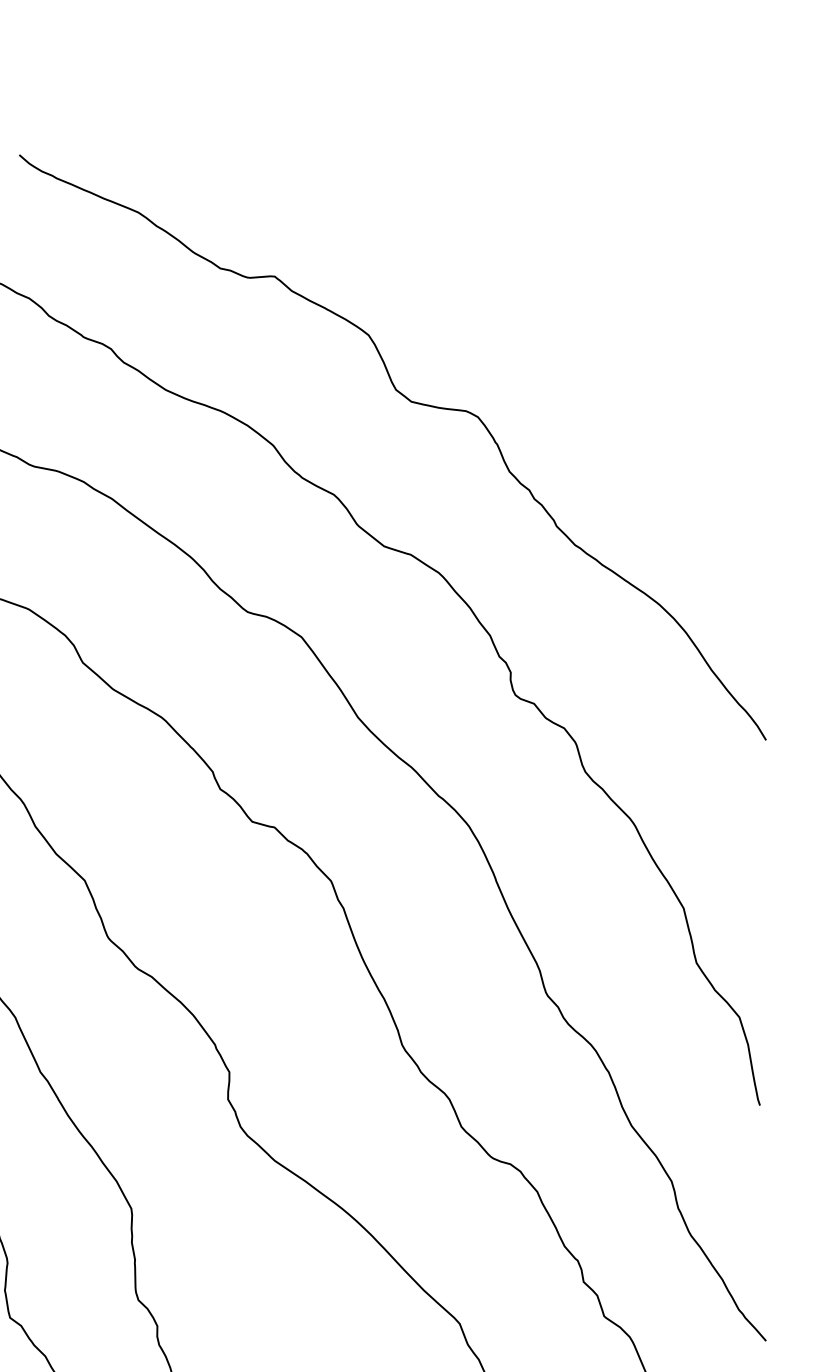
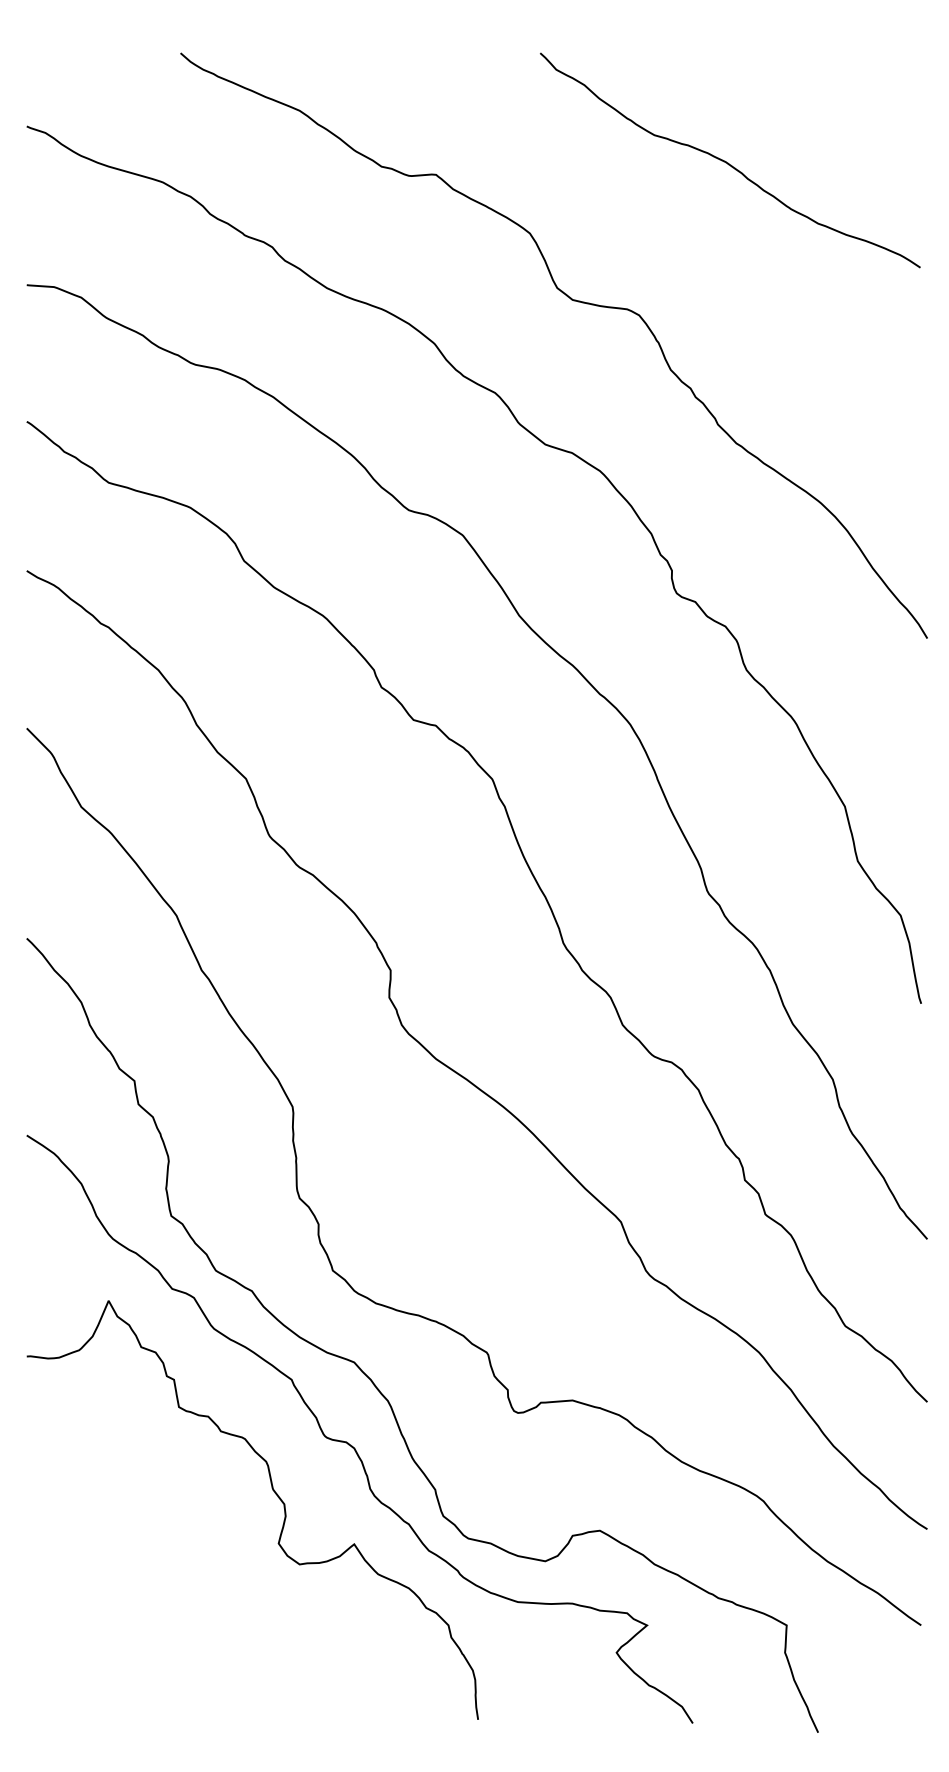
curve: (567, 264) -> (728, 162), added

